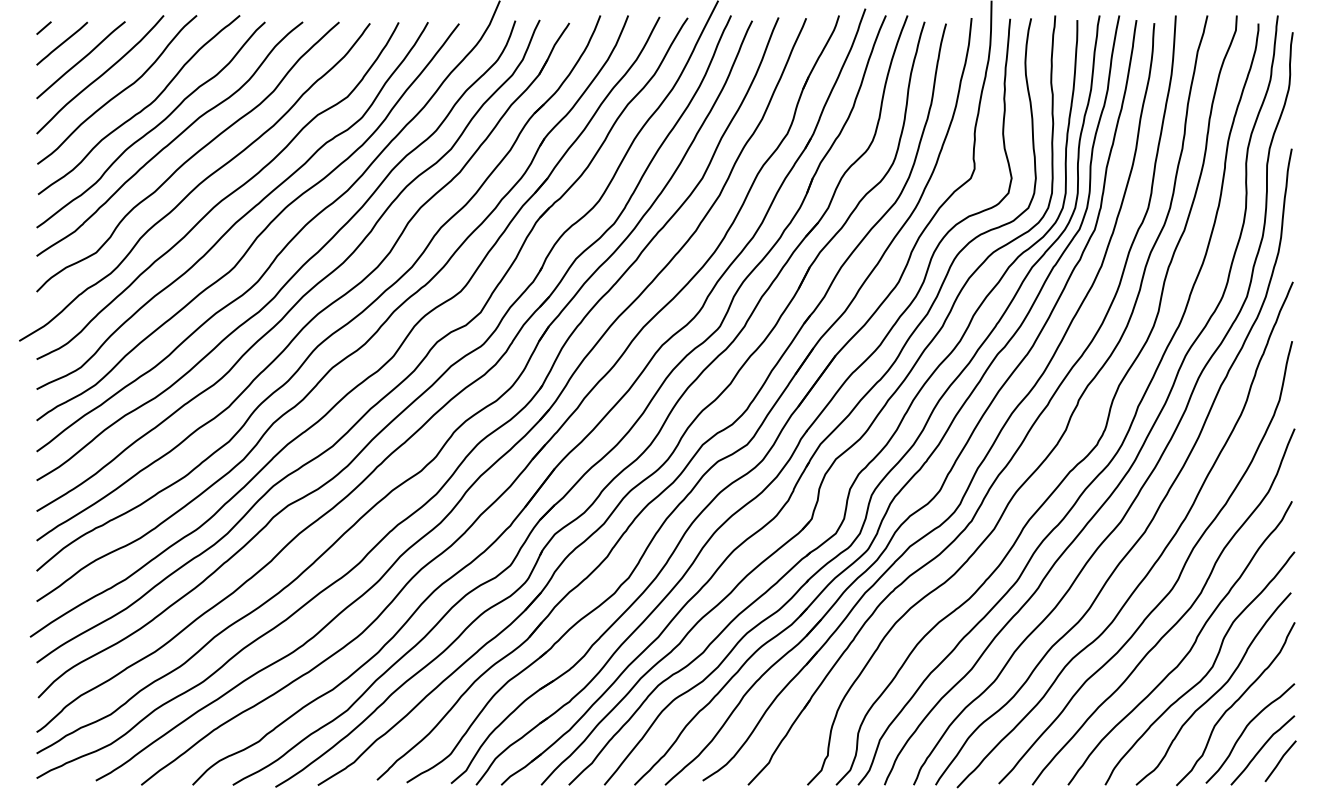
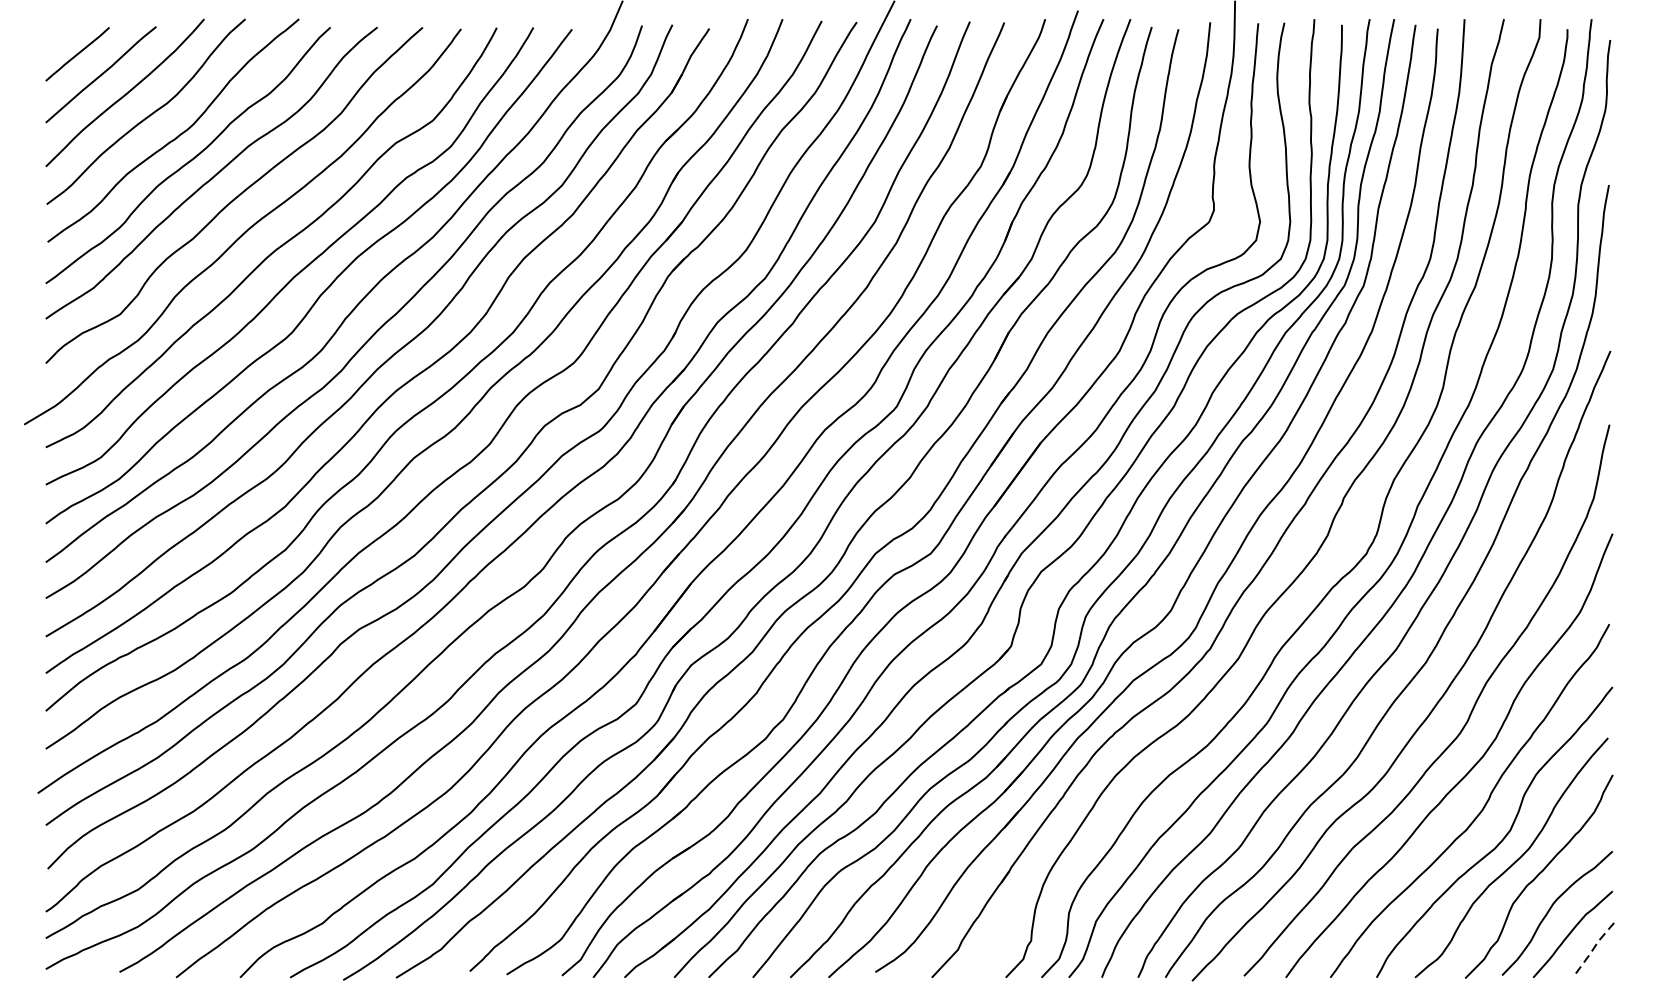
line: (43, 27) -> (54, 34), removed
line: (1280, 760) -> (1594, 946), solid -> dashed

